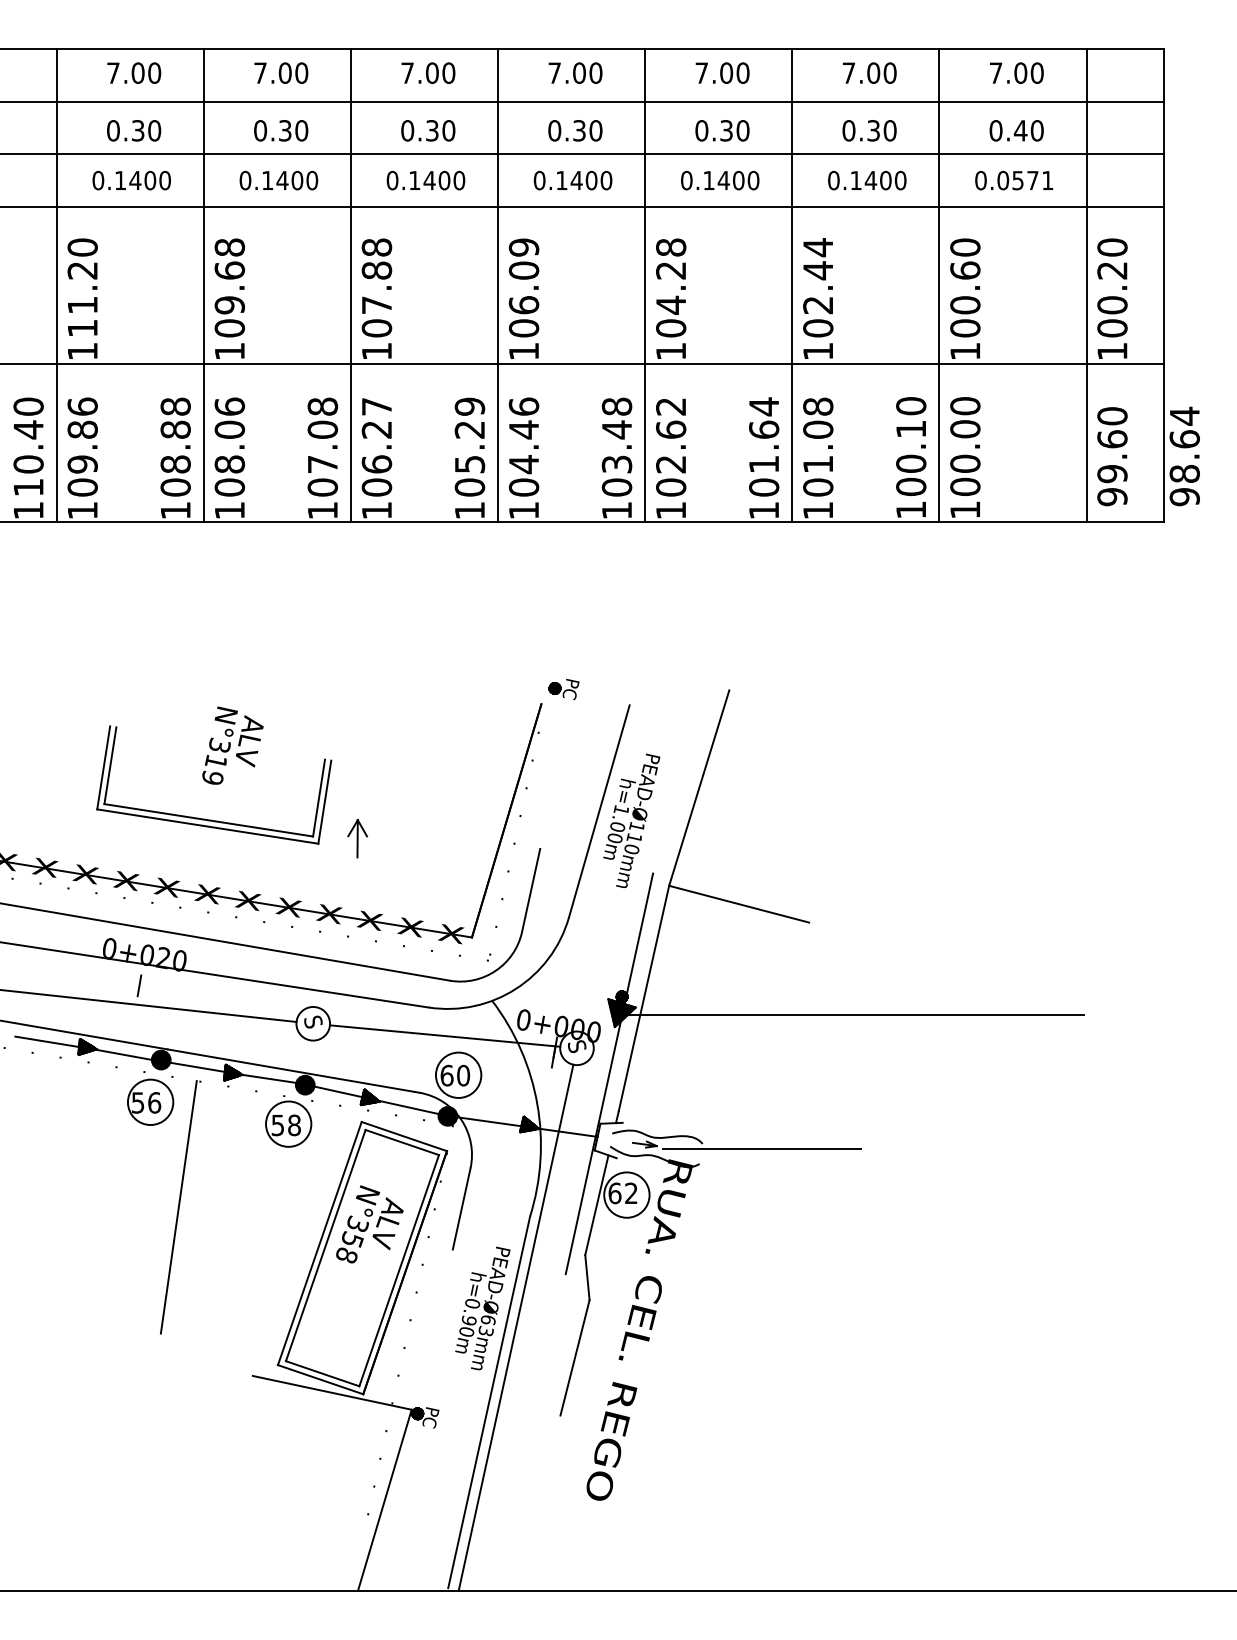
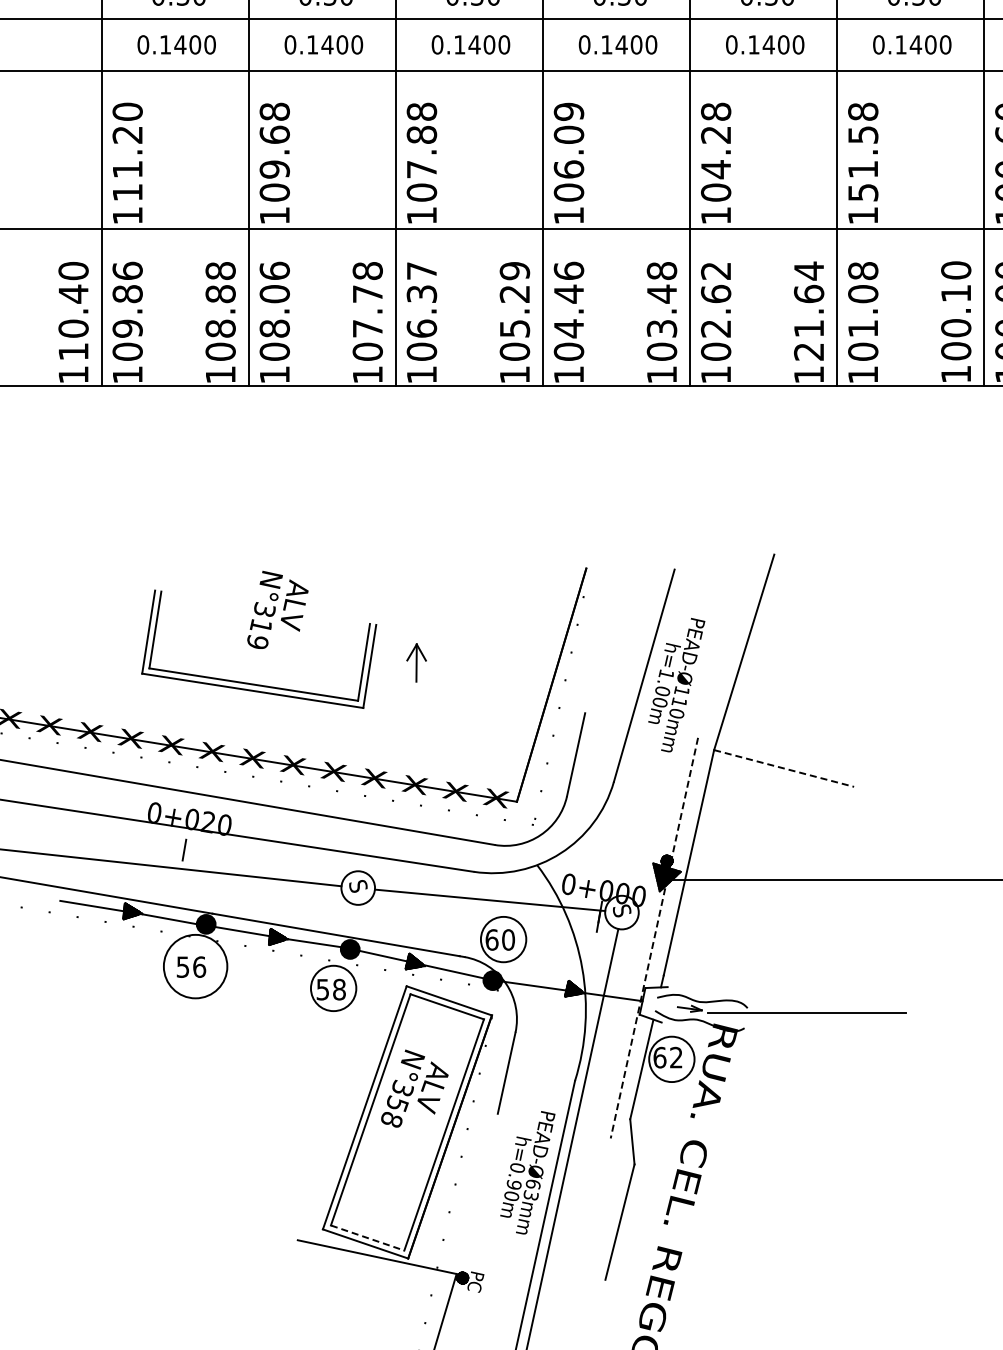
text: (818, 287) -> (863, 151), 102.44 -> 151.58
text: (322, 429) -> (367, 293), 107.08 -> 107.78
text: (377, 429) -> (422, 293), 106.27 -> 106.37
text: (764, 487) -> (809, 351), 101.64 -> 121.64
part: (563, 689) -> (608, 553), removed
part: (357, 838) -> (416, 662), moved
line: (739, 904) -> (784, 768), solid -> dashed
line: (609, 1073) -> (654, 937), solid -> dashed
circle: (150, 1102) -> (195, 966), size x1.4
line: (178, 1207) -> (223, 1071), removed
line: (322, 1373) -> (367, 1237), solid -> dashed

